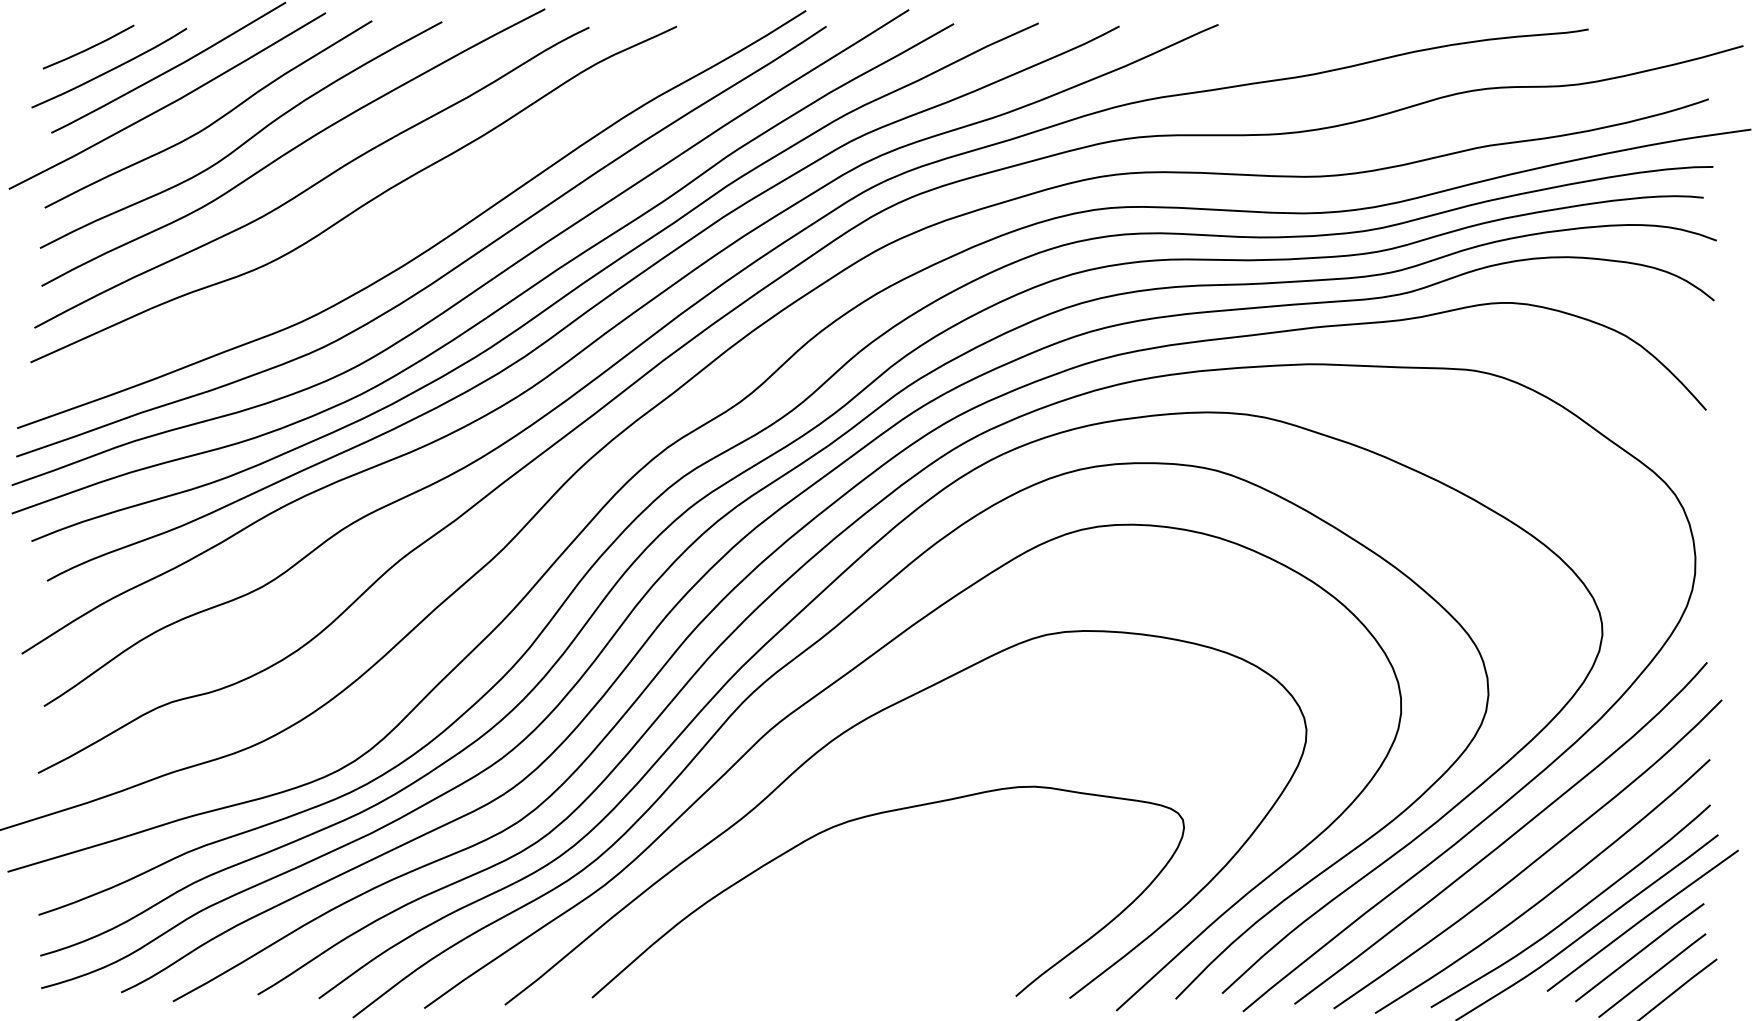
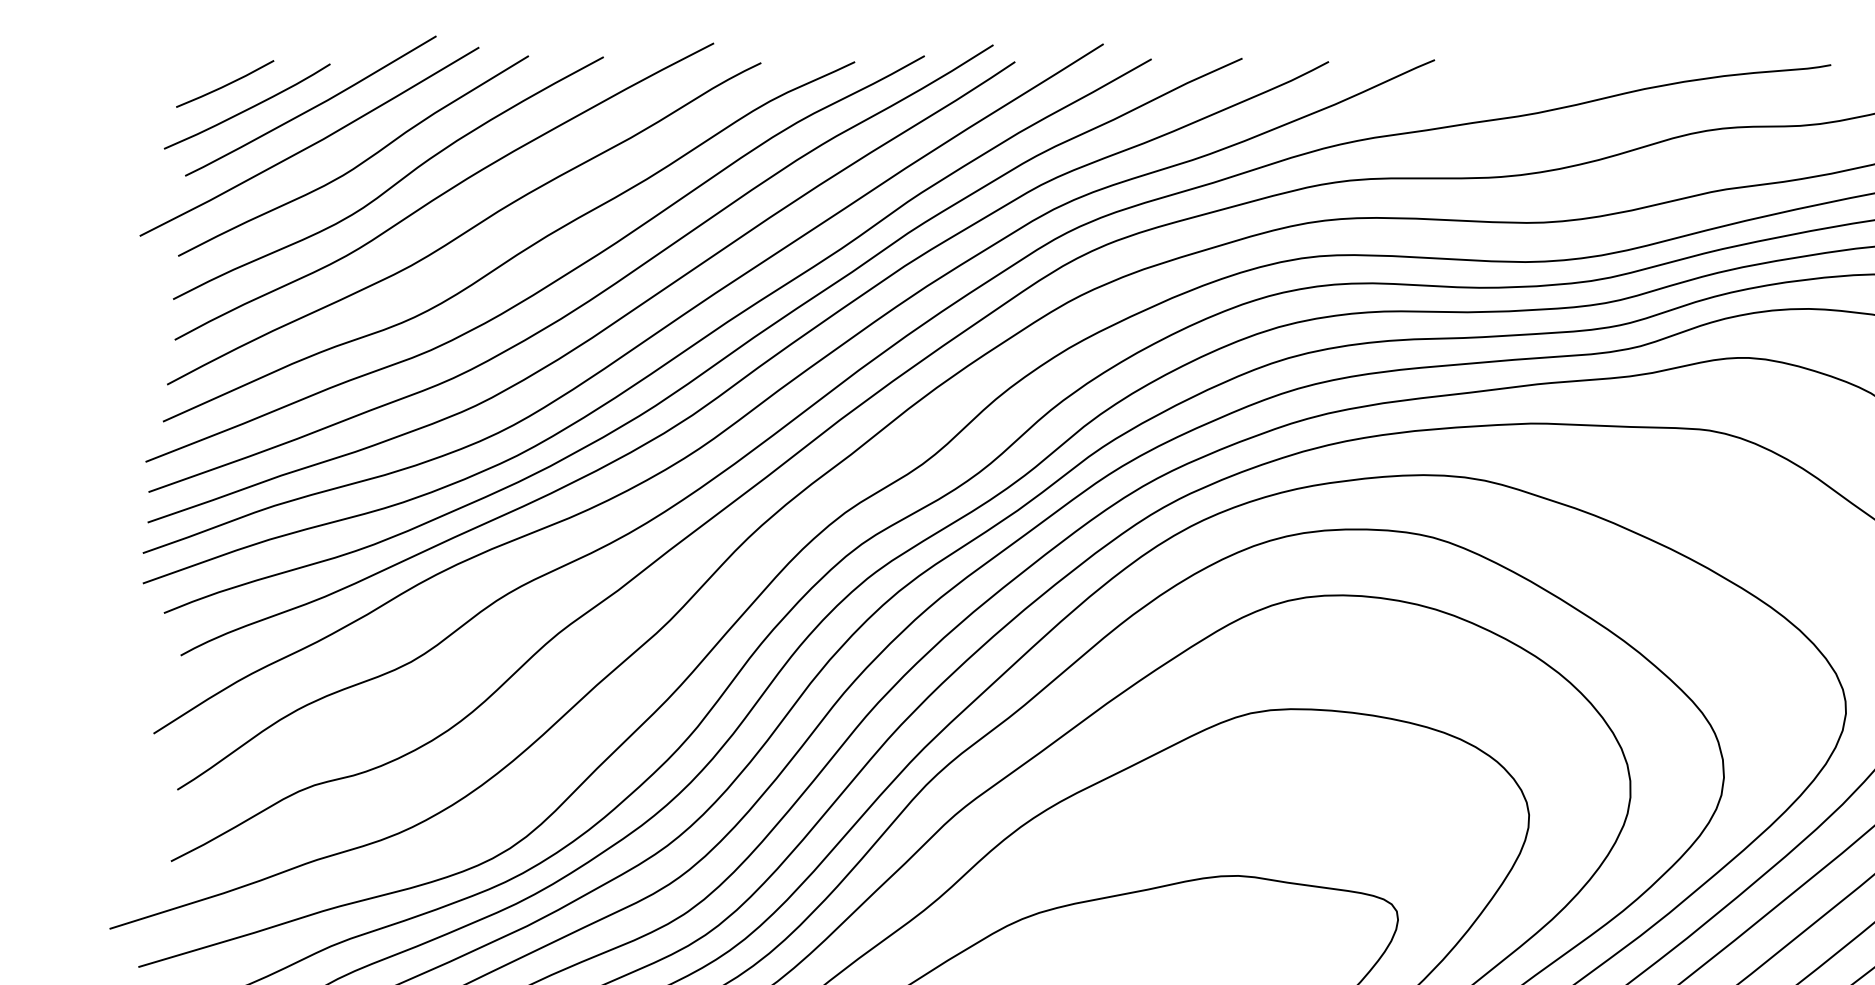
curve: (394, 231) -> (552, 281), added

